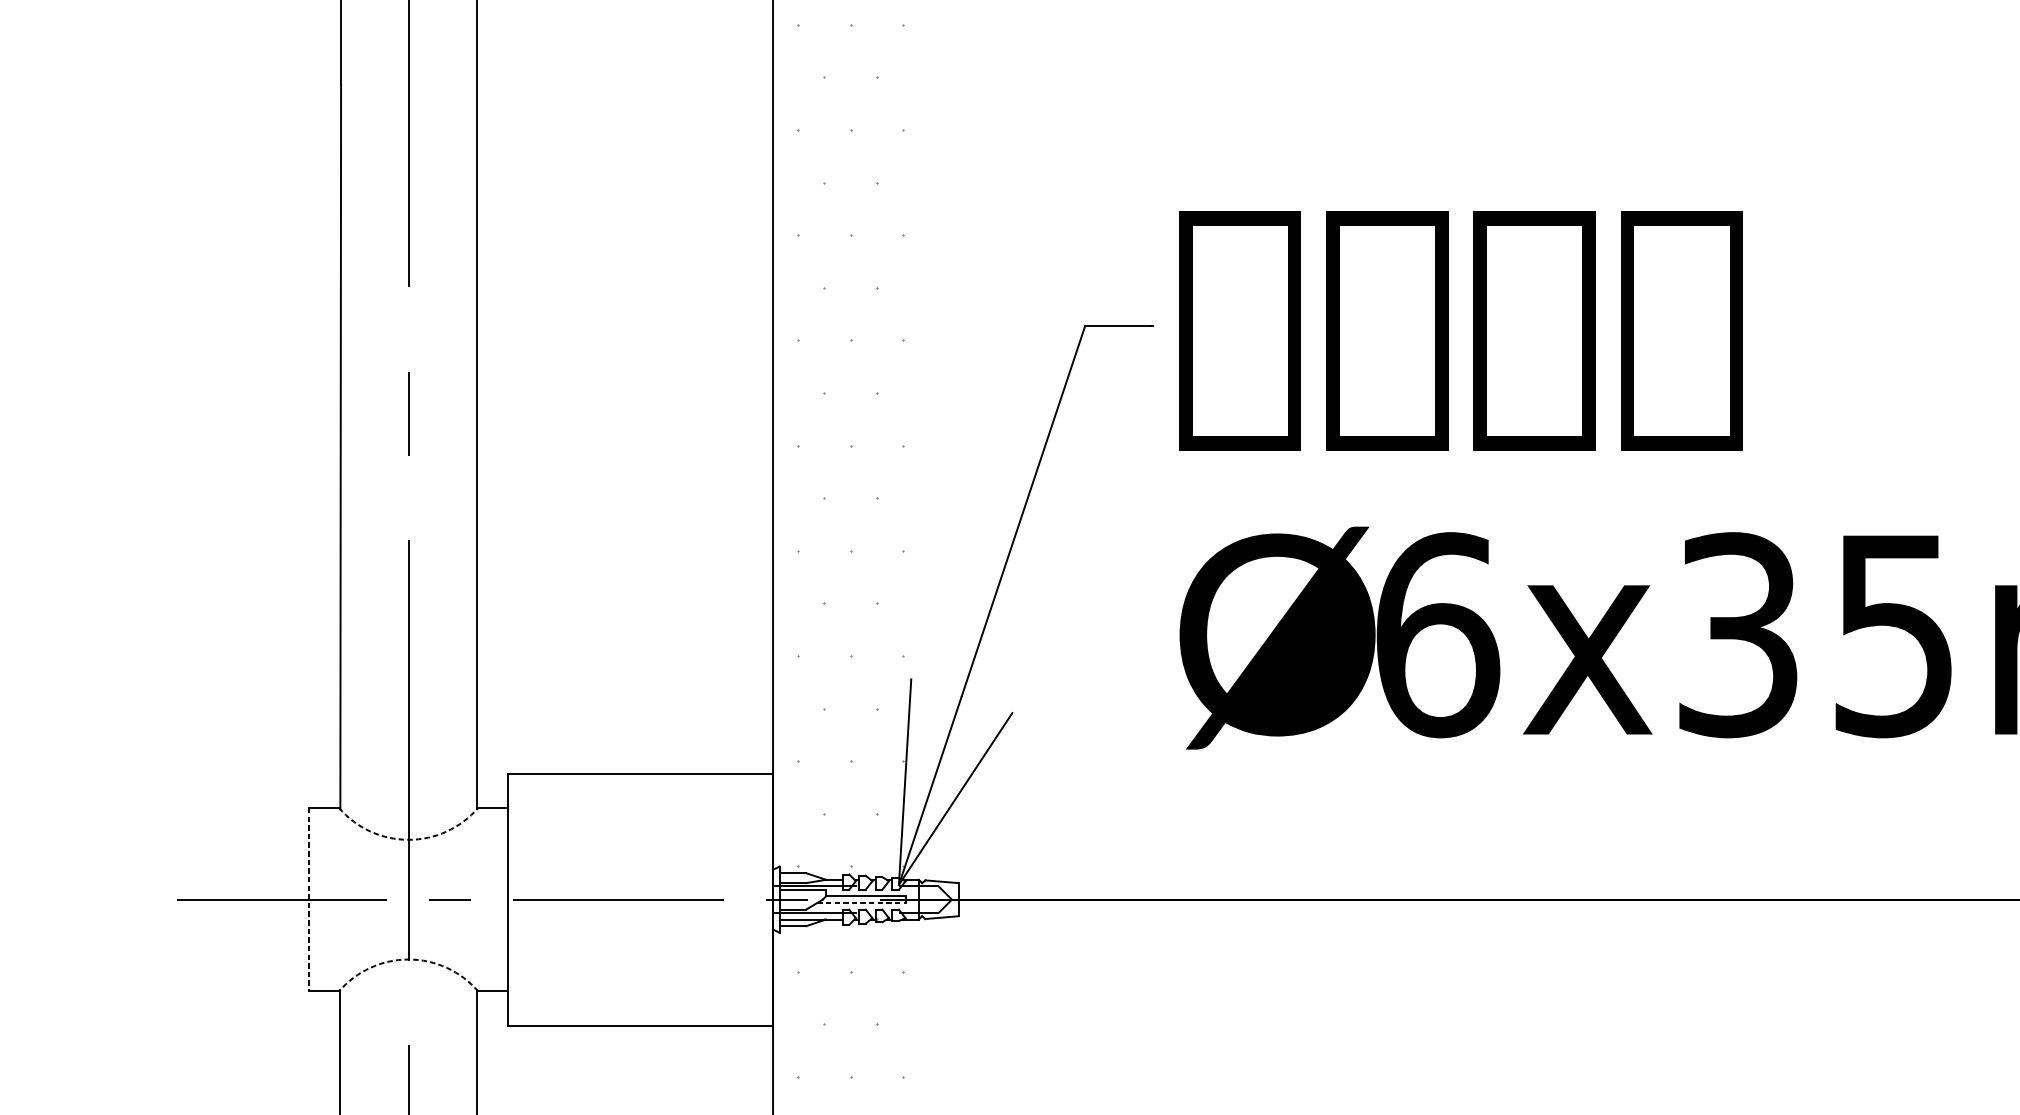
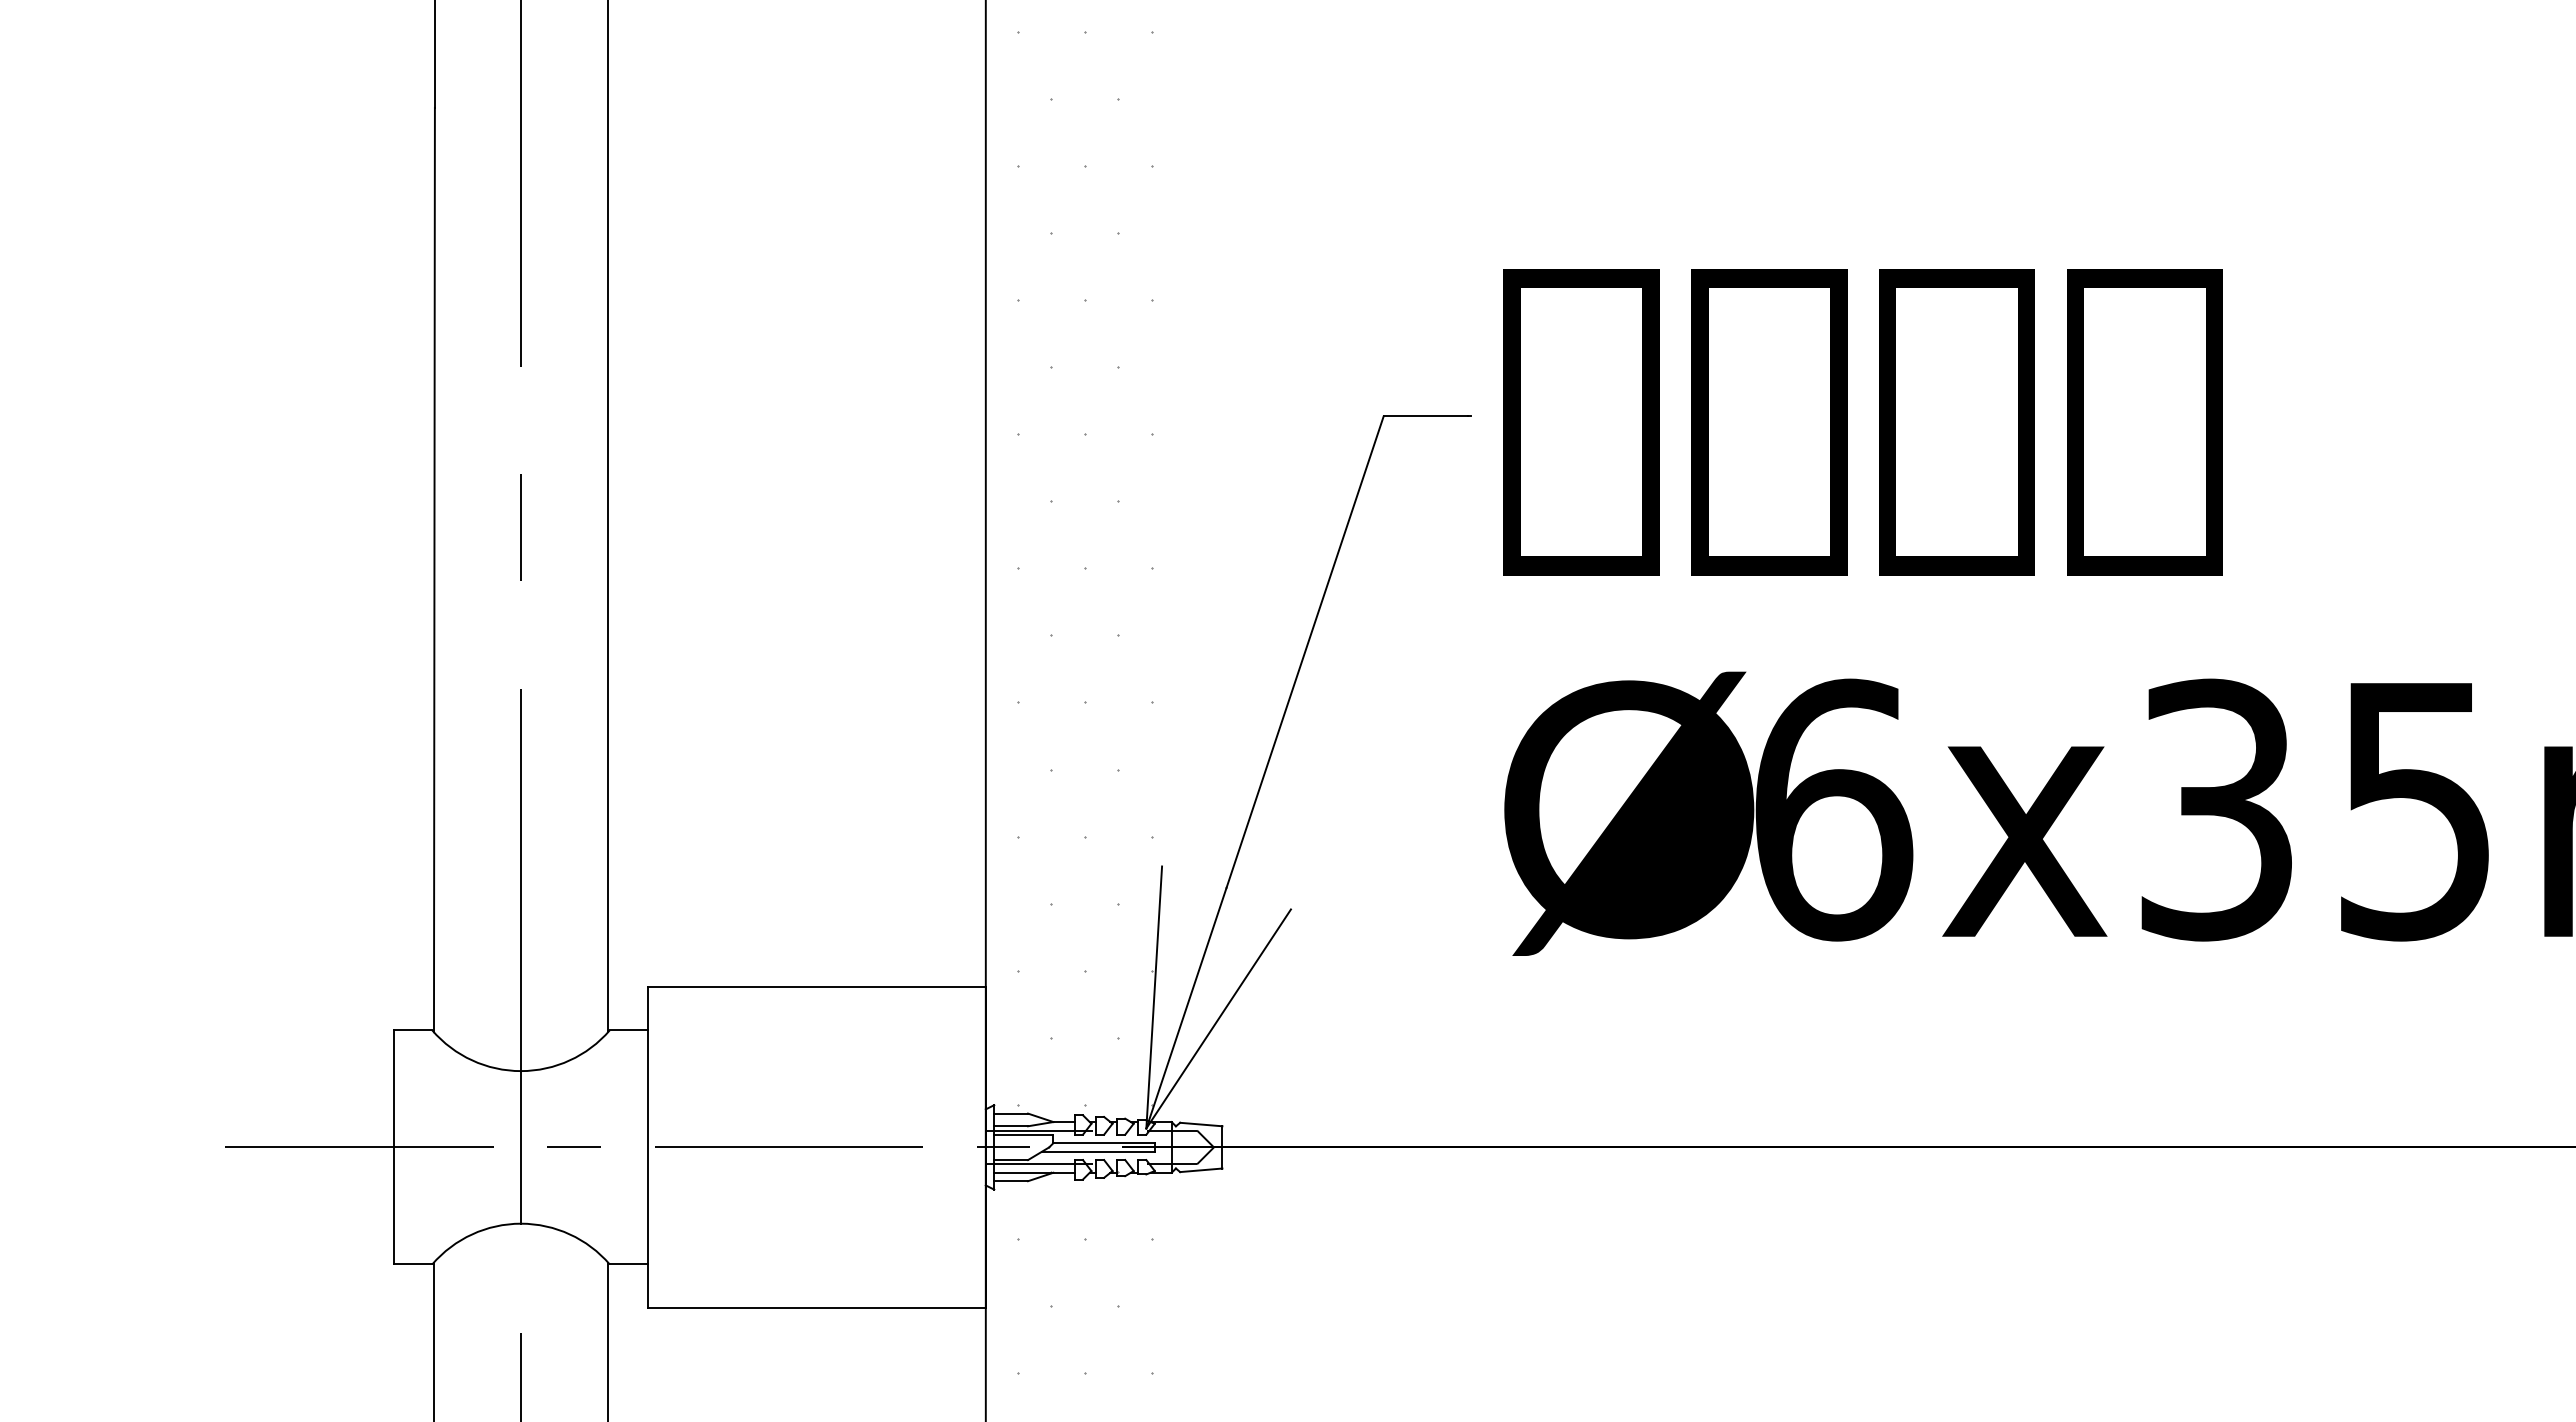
arc: (408, 840) -> (521, 1071), dashed -> solid
line: (309, 899) -> (394, 1147), dashed -> solid
line: (862, 902) -> (1099, 1151), dashed -> solid
arc: (408, 959) -> (521, 1223), dashed -> solid

